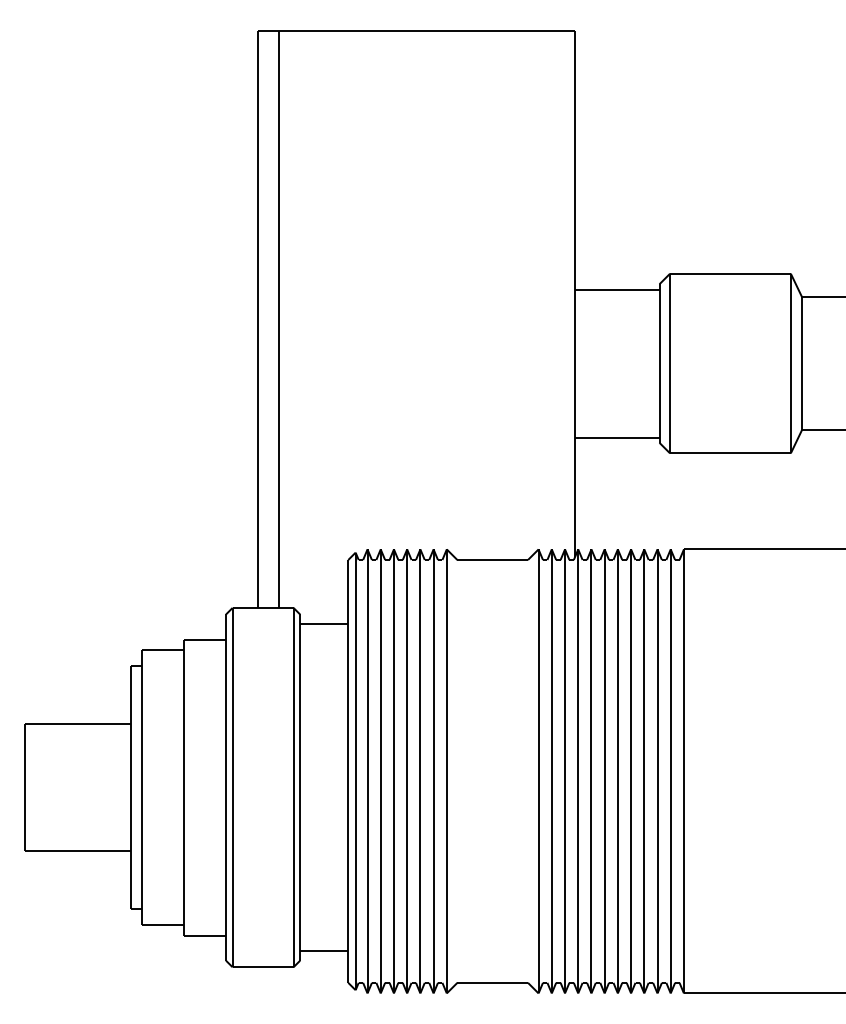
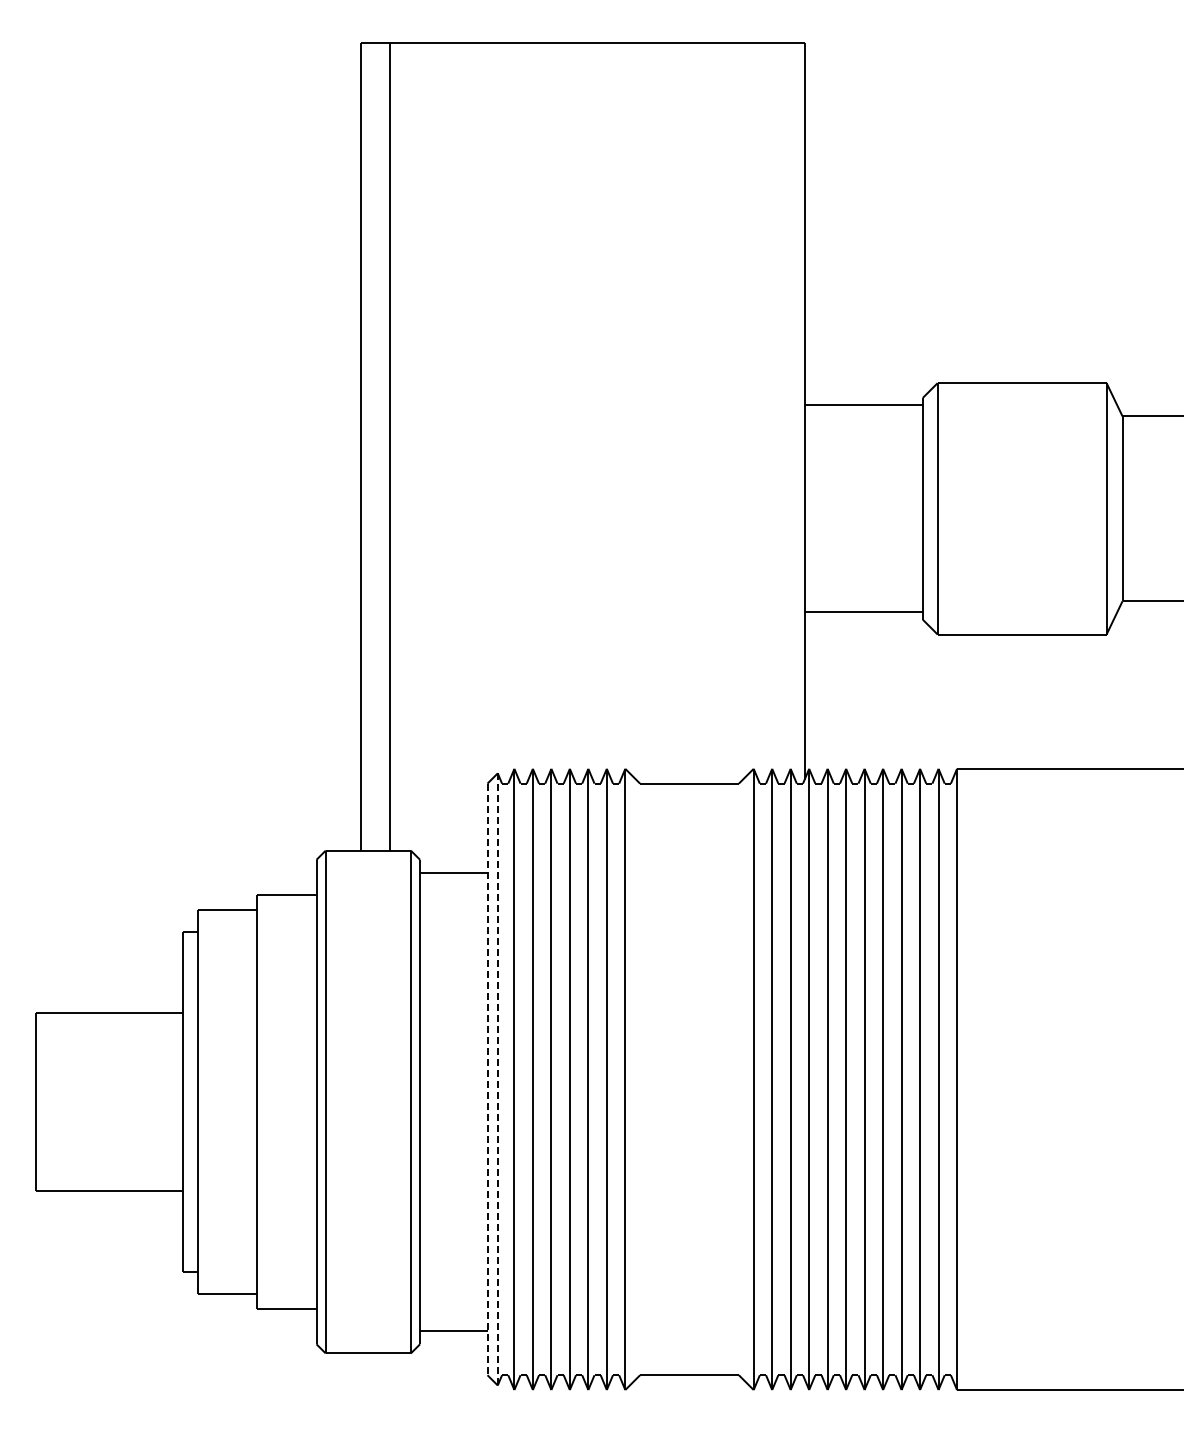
line: (348, 771) -> (487, 1079), solid -> dashed
line: (355, 771) -> (497, 1079), solid -> dashed

